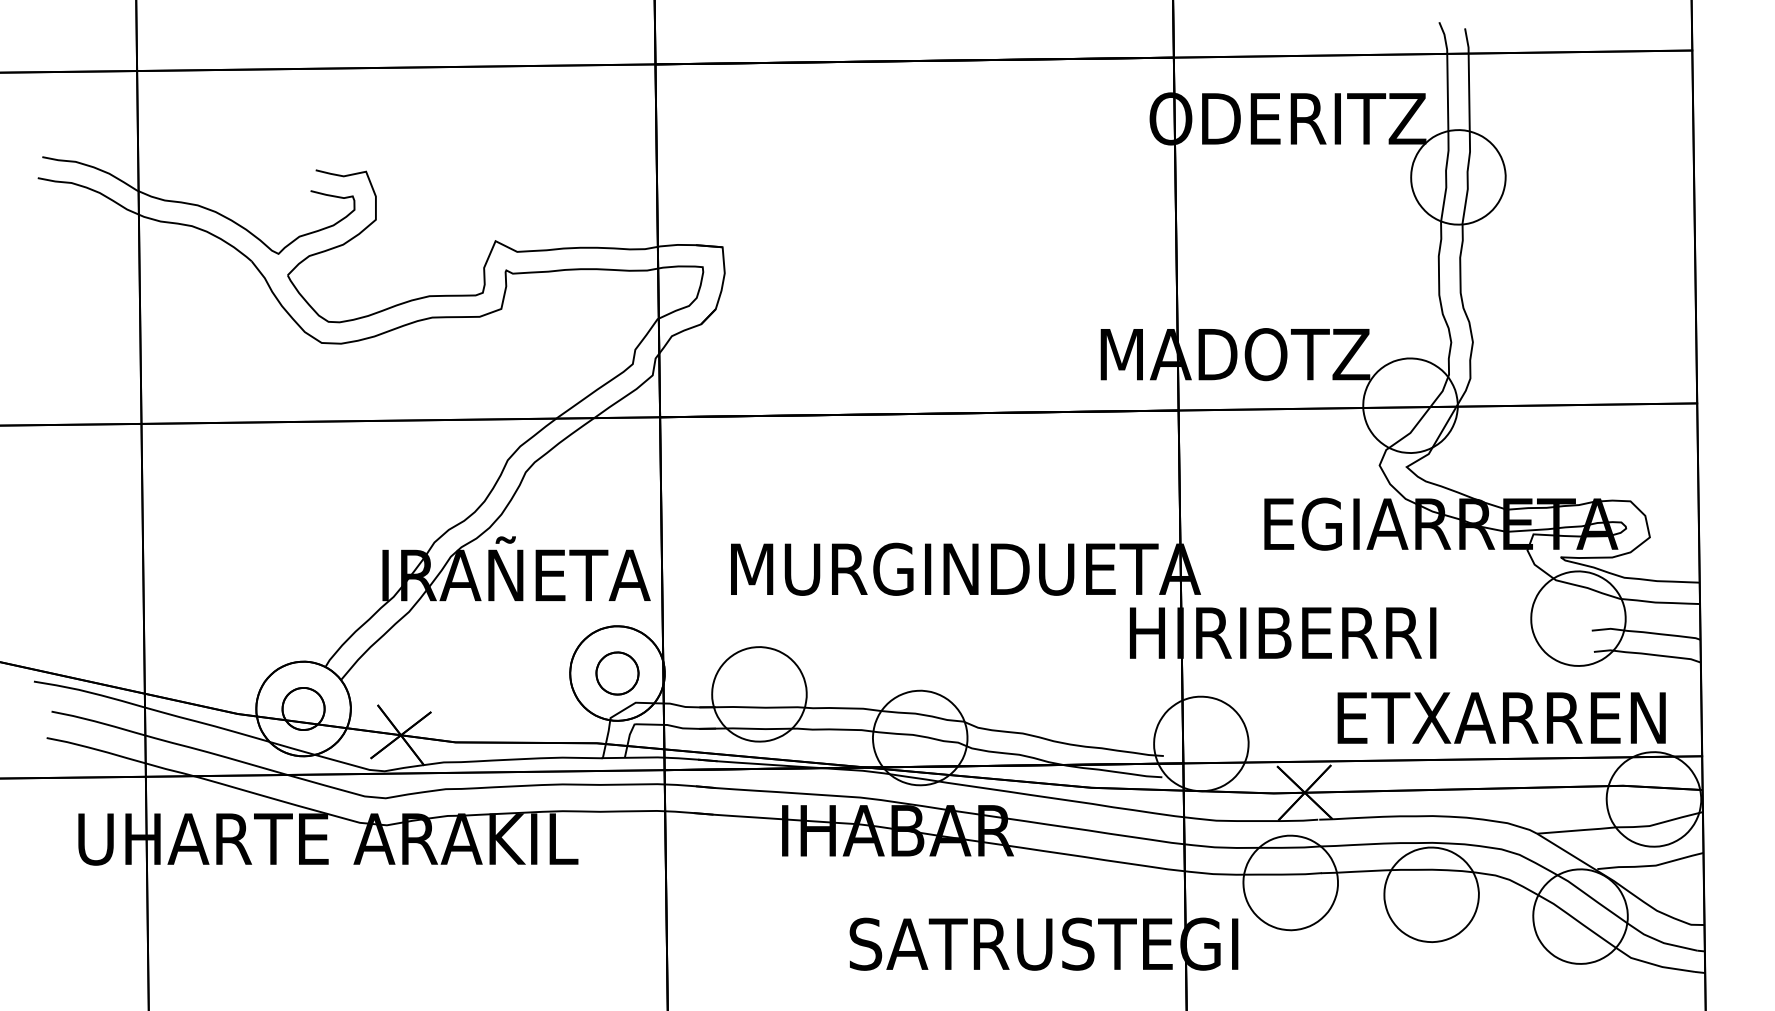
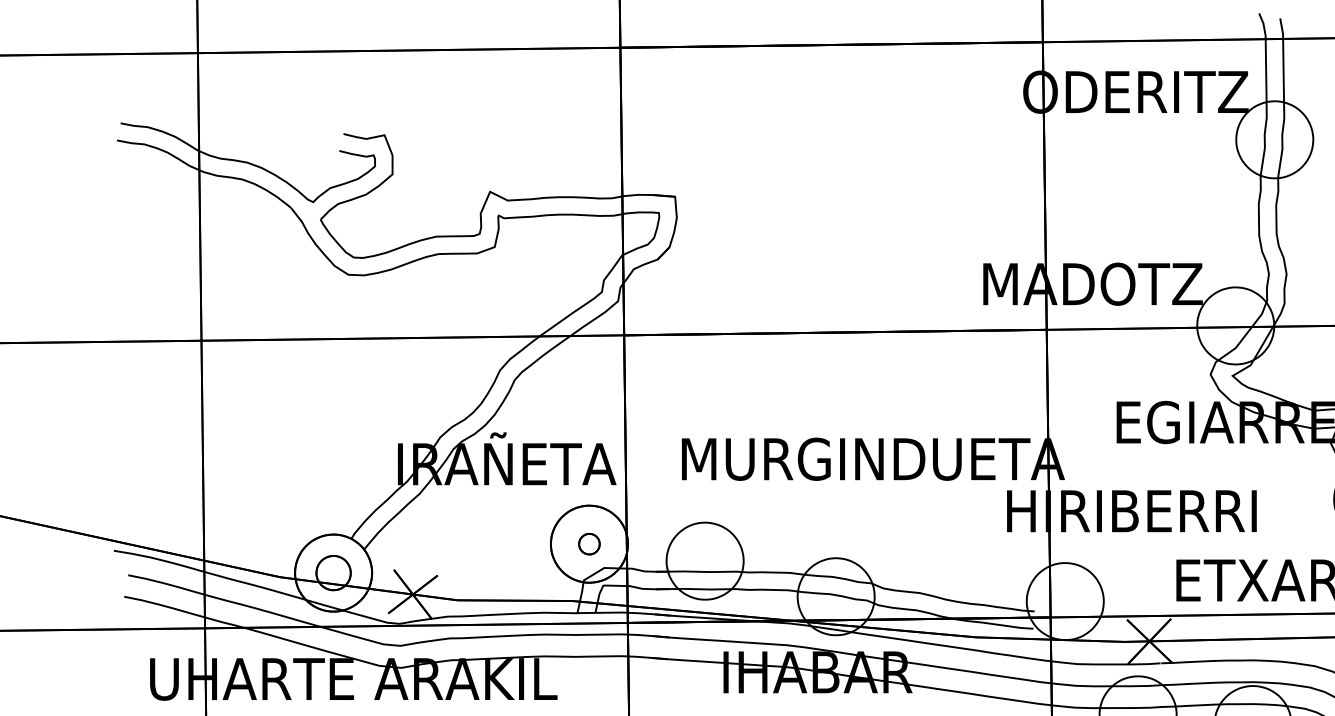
part: (617, 673) -> (589, 544), size x0.6

